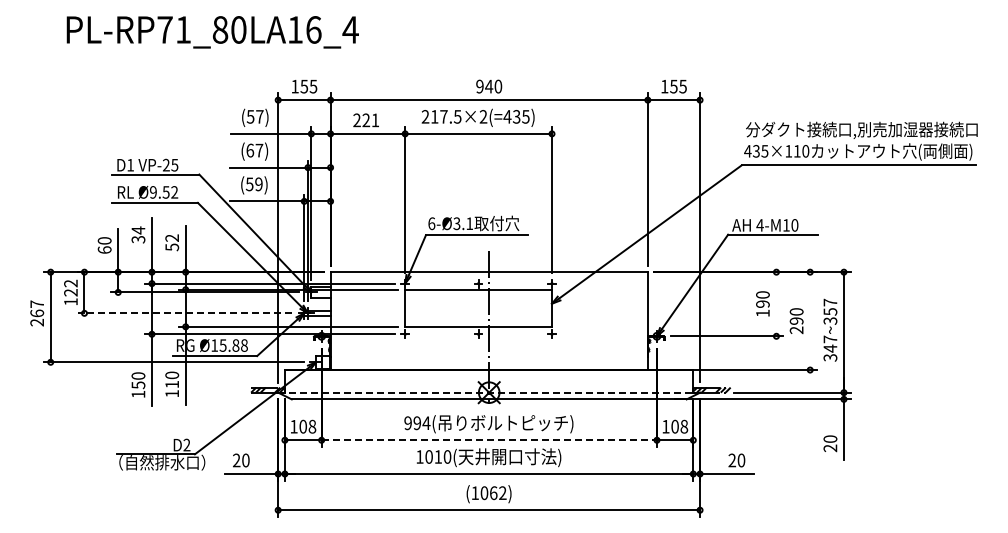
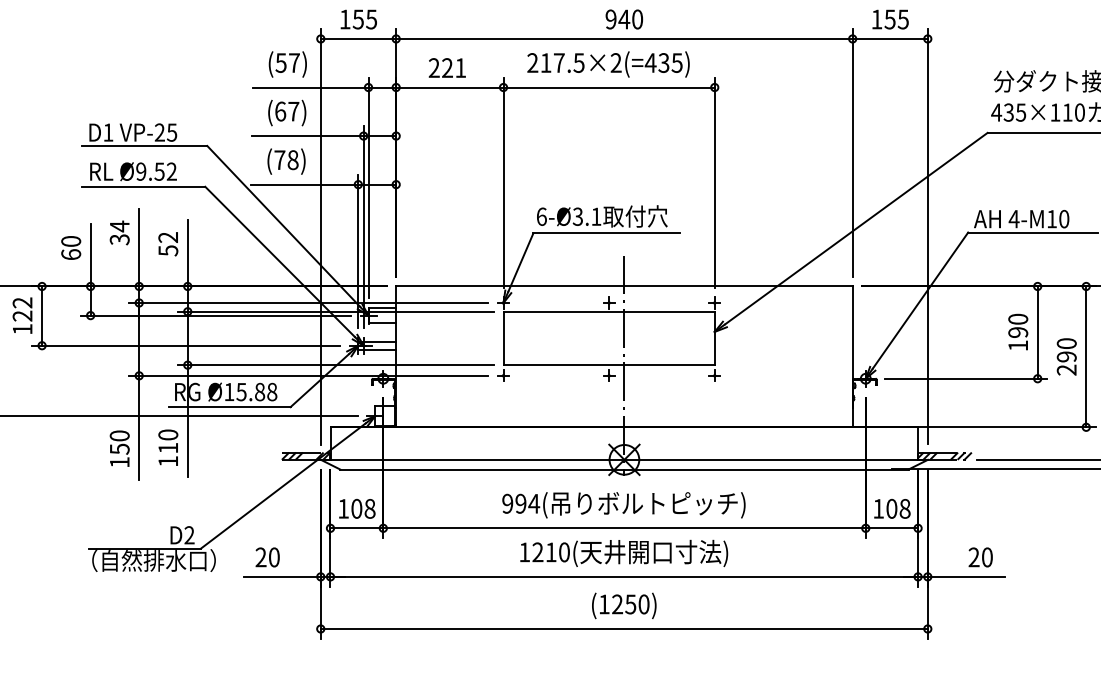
text: (253, 184) -> (285, 160), (59) -> (78)
line: (776, 304) -> (1037, 332), added
line: (184, 313) -> (185, 345), dashed -> solid
line: (810, 321) -> (1086, 357), added
line: (489, 392) -> (624, 459), dashed -> solid
line: (489, 440) -> (624, 528), dashed -> solid
text: (428, 456) -> (537, 551), 1010( -> 1210(
text: (493, 493) -> (630, 604), (1062) -> (1250)

